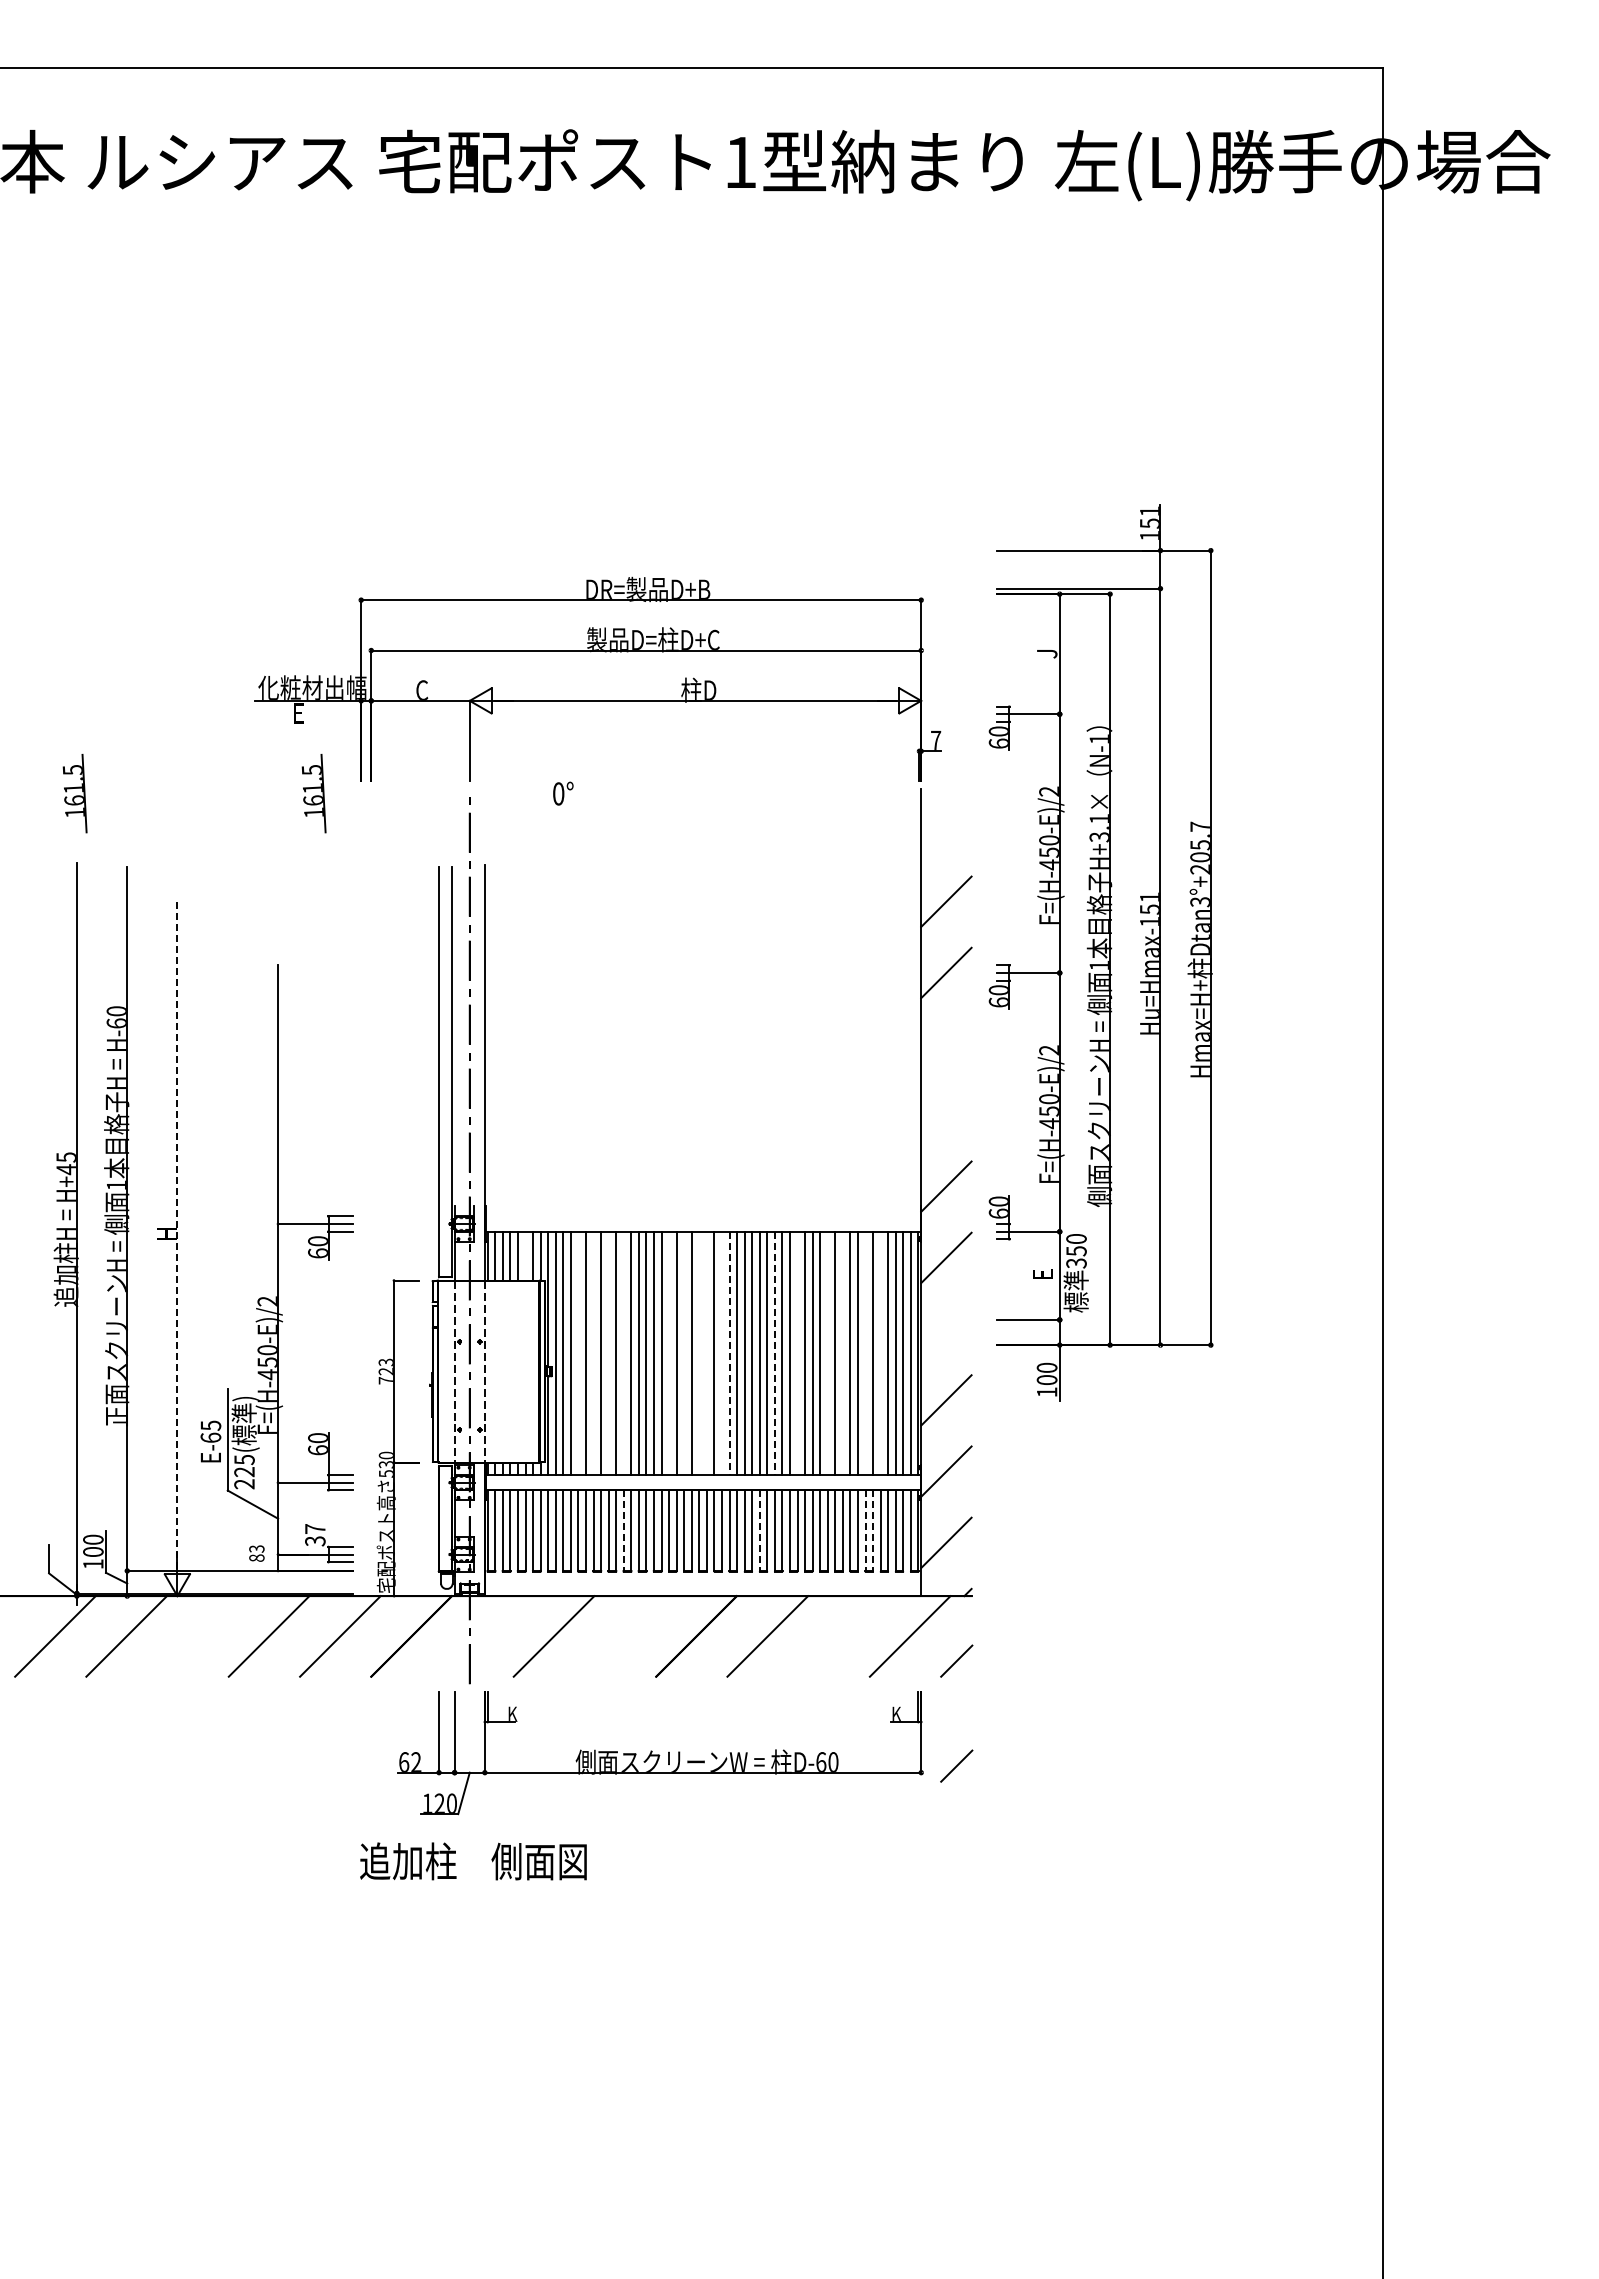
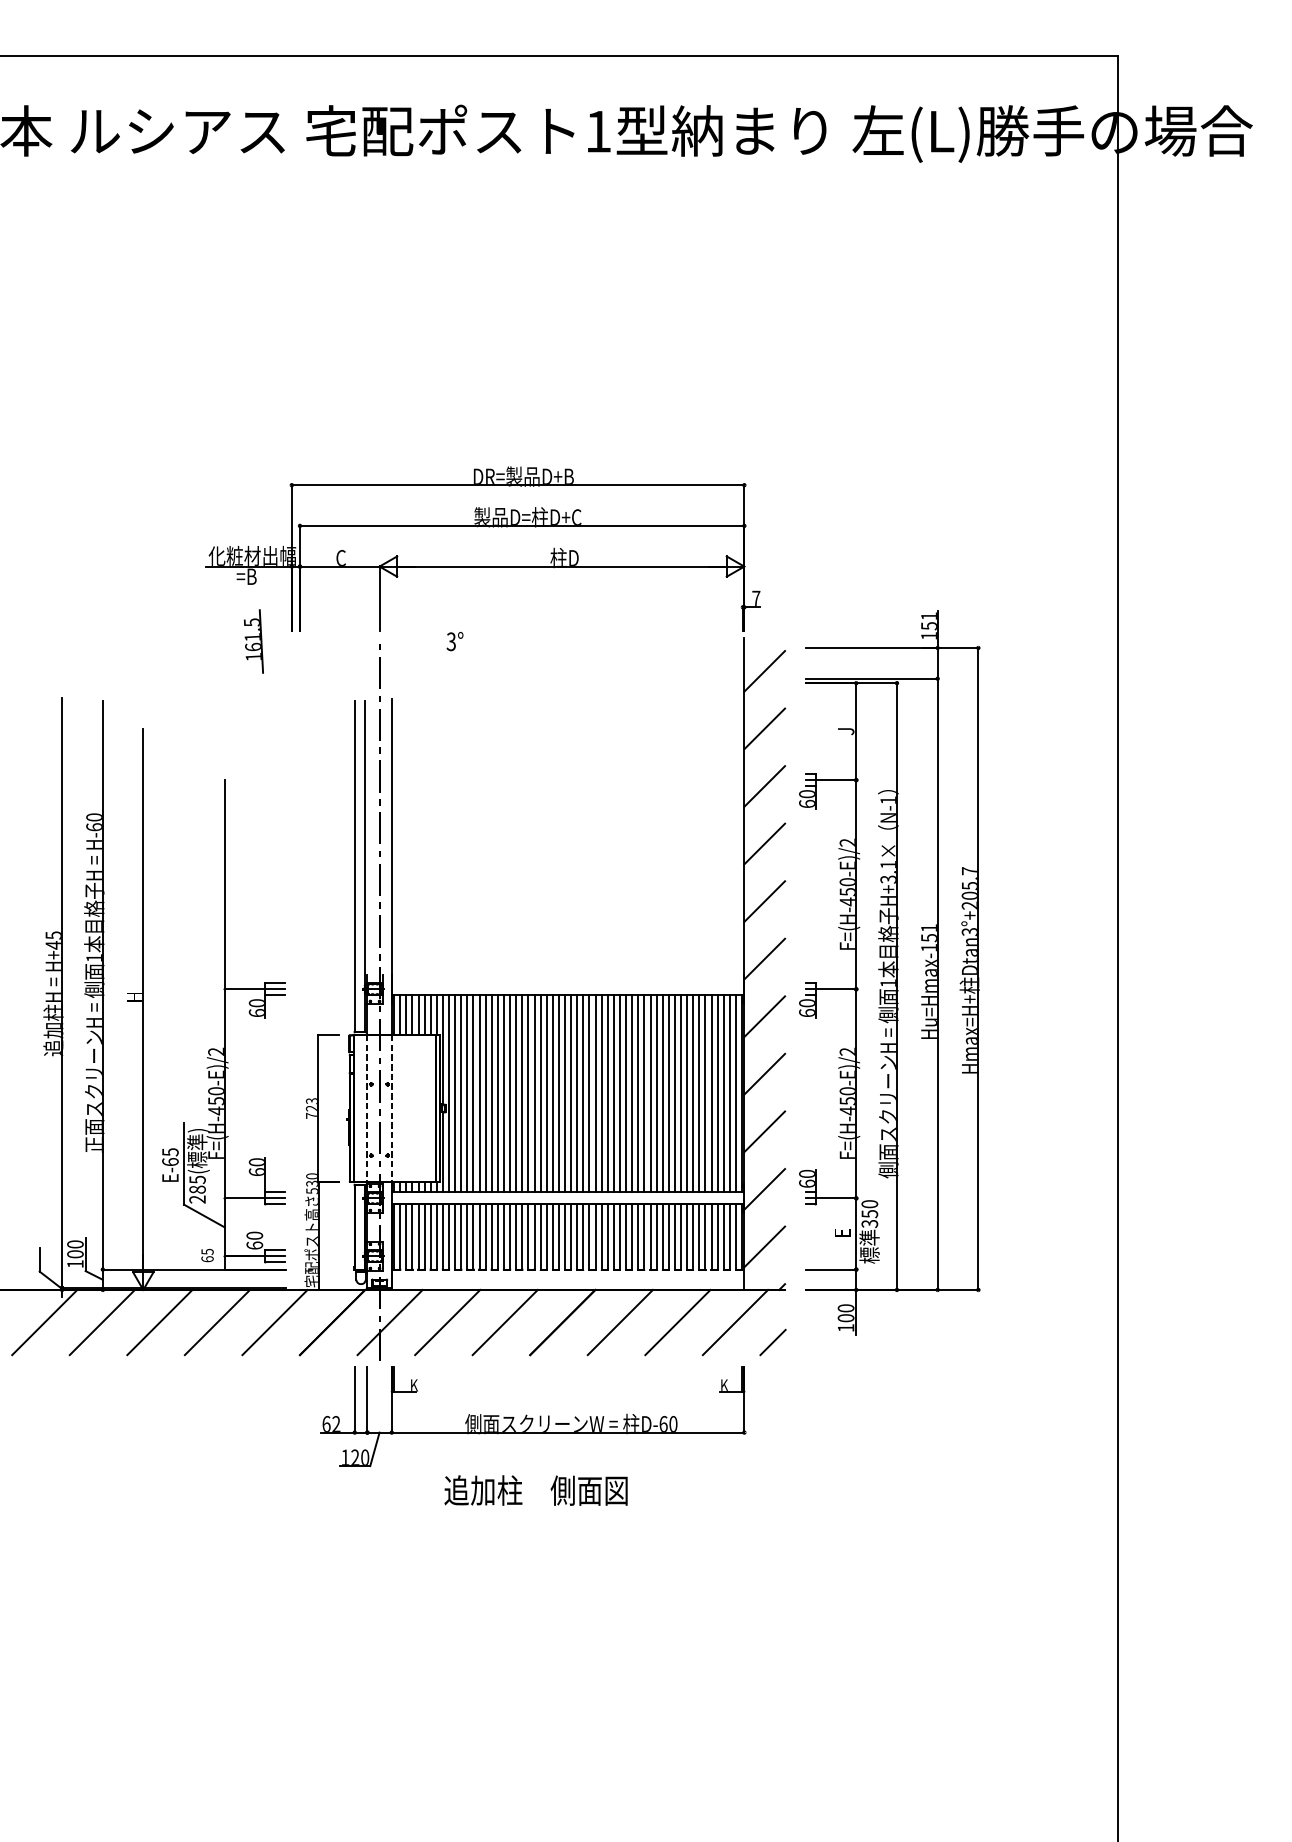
text: (305, 713) -> (246, 576), E -> =B
part: (74, 793) -> (60, 641), removed
text: (558, 793) -> (451, 641), 0° -> 3°
line: (946, 830) -> (764, 671), added
part: (1100, 952) -> (889, 972), moved
line: (946, 1044) -> (764, 844), added
line: (946, 1115) -> (764, 901), added
line: (177, 1237) -> (143, 1000), dashed -> solid
line: (525, 1255) -> (424, 1014), added
line: (946, 1328) -> (764, 1073), added
line: (578, 1353) -> (467, 1093), added
line: (593, 1353) -> (479, 1093), added
line: (608, 1353) -> (491, 1093), added
line: (623, 1353) -> (503, 1093), added
line: (669, 1353) -> (540, 1093), added
line: (684, 1353) -> (553, 1093), added
line: (699, 1353) -> (565, 1093), added
line: (706, 1353) -> (570, 1093), added
line: (721, 1353) -> (582, 1093), added
line: (729, 1353) -> (589, 1093), dashed -> solid
line: (774, 1353) -> (625, 1093), dashed -> solid
line: (797, 1353) -> (644, 1093), added
line: (827, 1353) -> (668, 1093), added
line: (842, 1353) -> (680, 1093), added
line: (865, 1353) -> (699, 1093), added
line: (880, 1353) -> (711, 1093), added
text: (244, 1472) -> (197, 1190), 225( -> 285(
line: (623, 1531) -> (503, 1237), dashed -> solid
line: (759, 1531) -> (613, 1237), dashed -> solid
line: (865, 1531) -> (699, 1237), dashed -> solid
line: (873, 1531) -> (705, 1237), dashed -> solid
text: (315, 1535) -> (254, 1240), 37 -> 60
text: (256, 1553) -> (207, 1255), 83 -> 65
line: (197, 1636) -> (159, 1322), added
line: (482, 1636) -> (389, 1322), added
line: (624, 1636) -> (504, 1322), added
line: (838, 1636) -> (677, 1322), added
line: (956, 1765) -> (772, 1426), removed
text: (473, 1861) -> (536, 1490), moved

